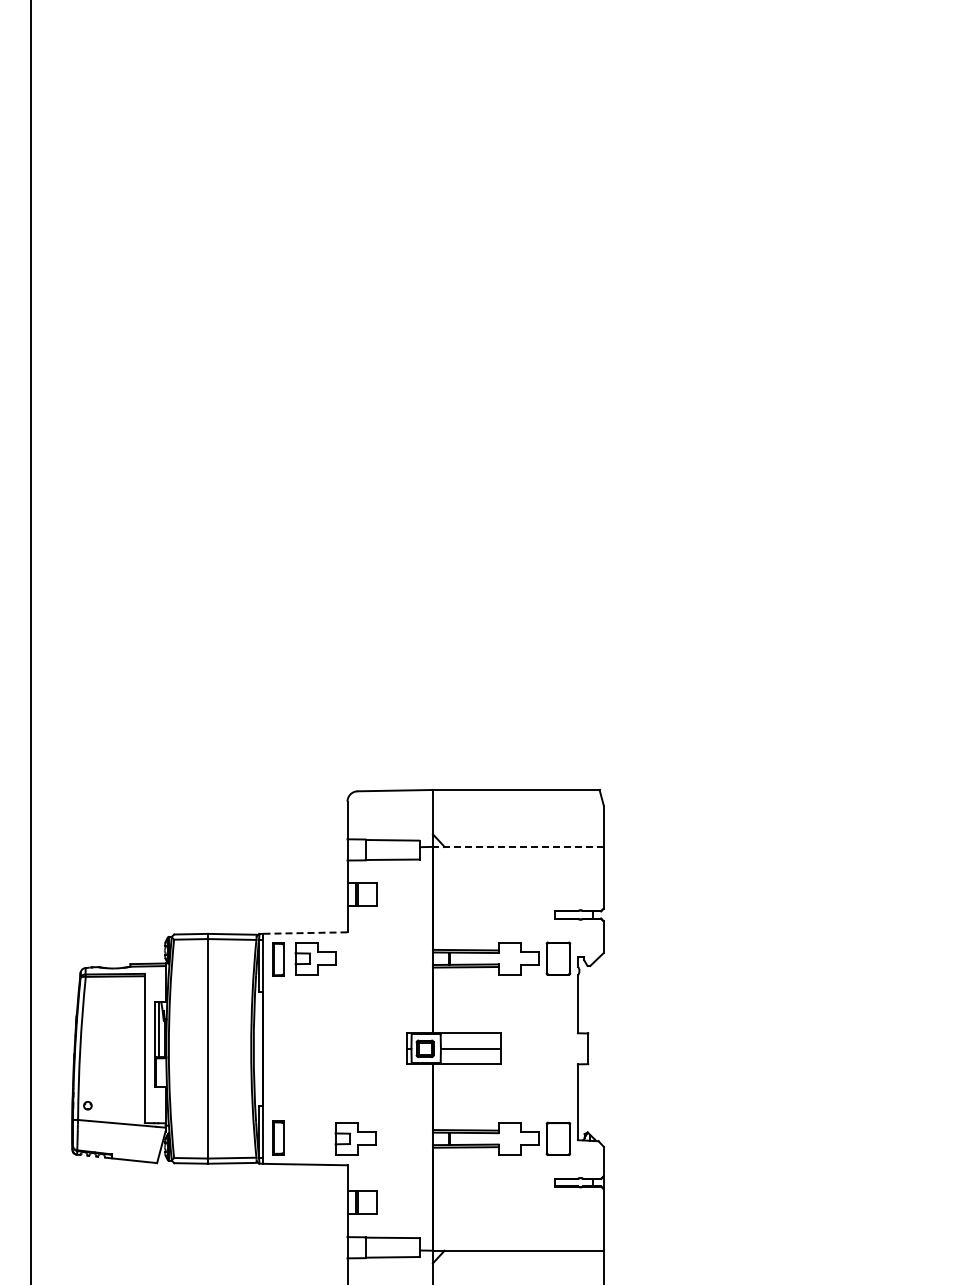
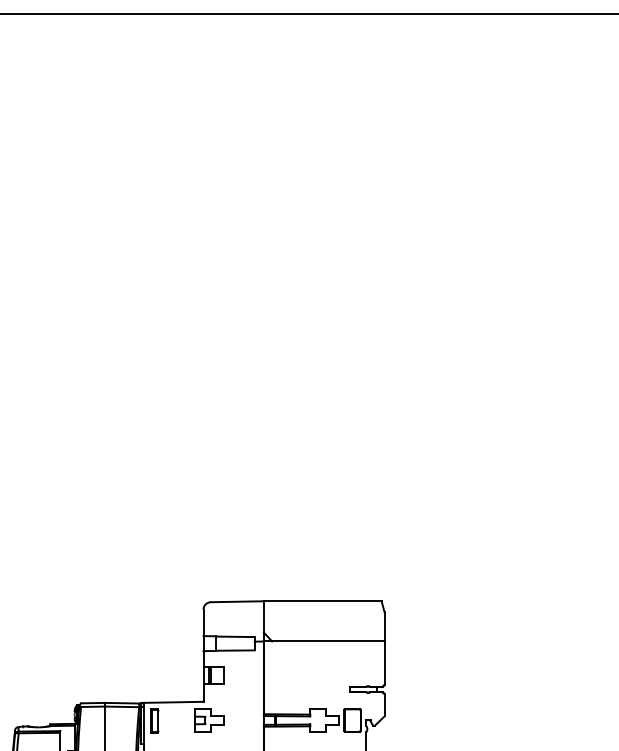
line: (517, 846) -> (323, 641), dashed -> solid
line: (304, 933) -> (173, 702), dashed -> solid
part: (315, 958) -> (209, 720), moved

